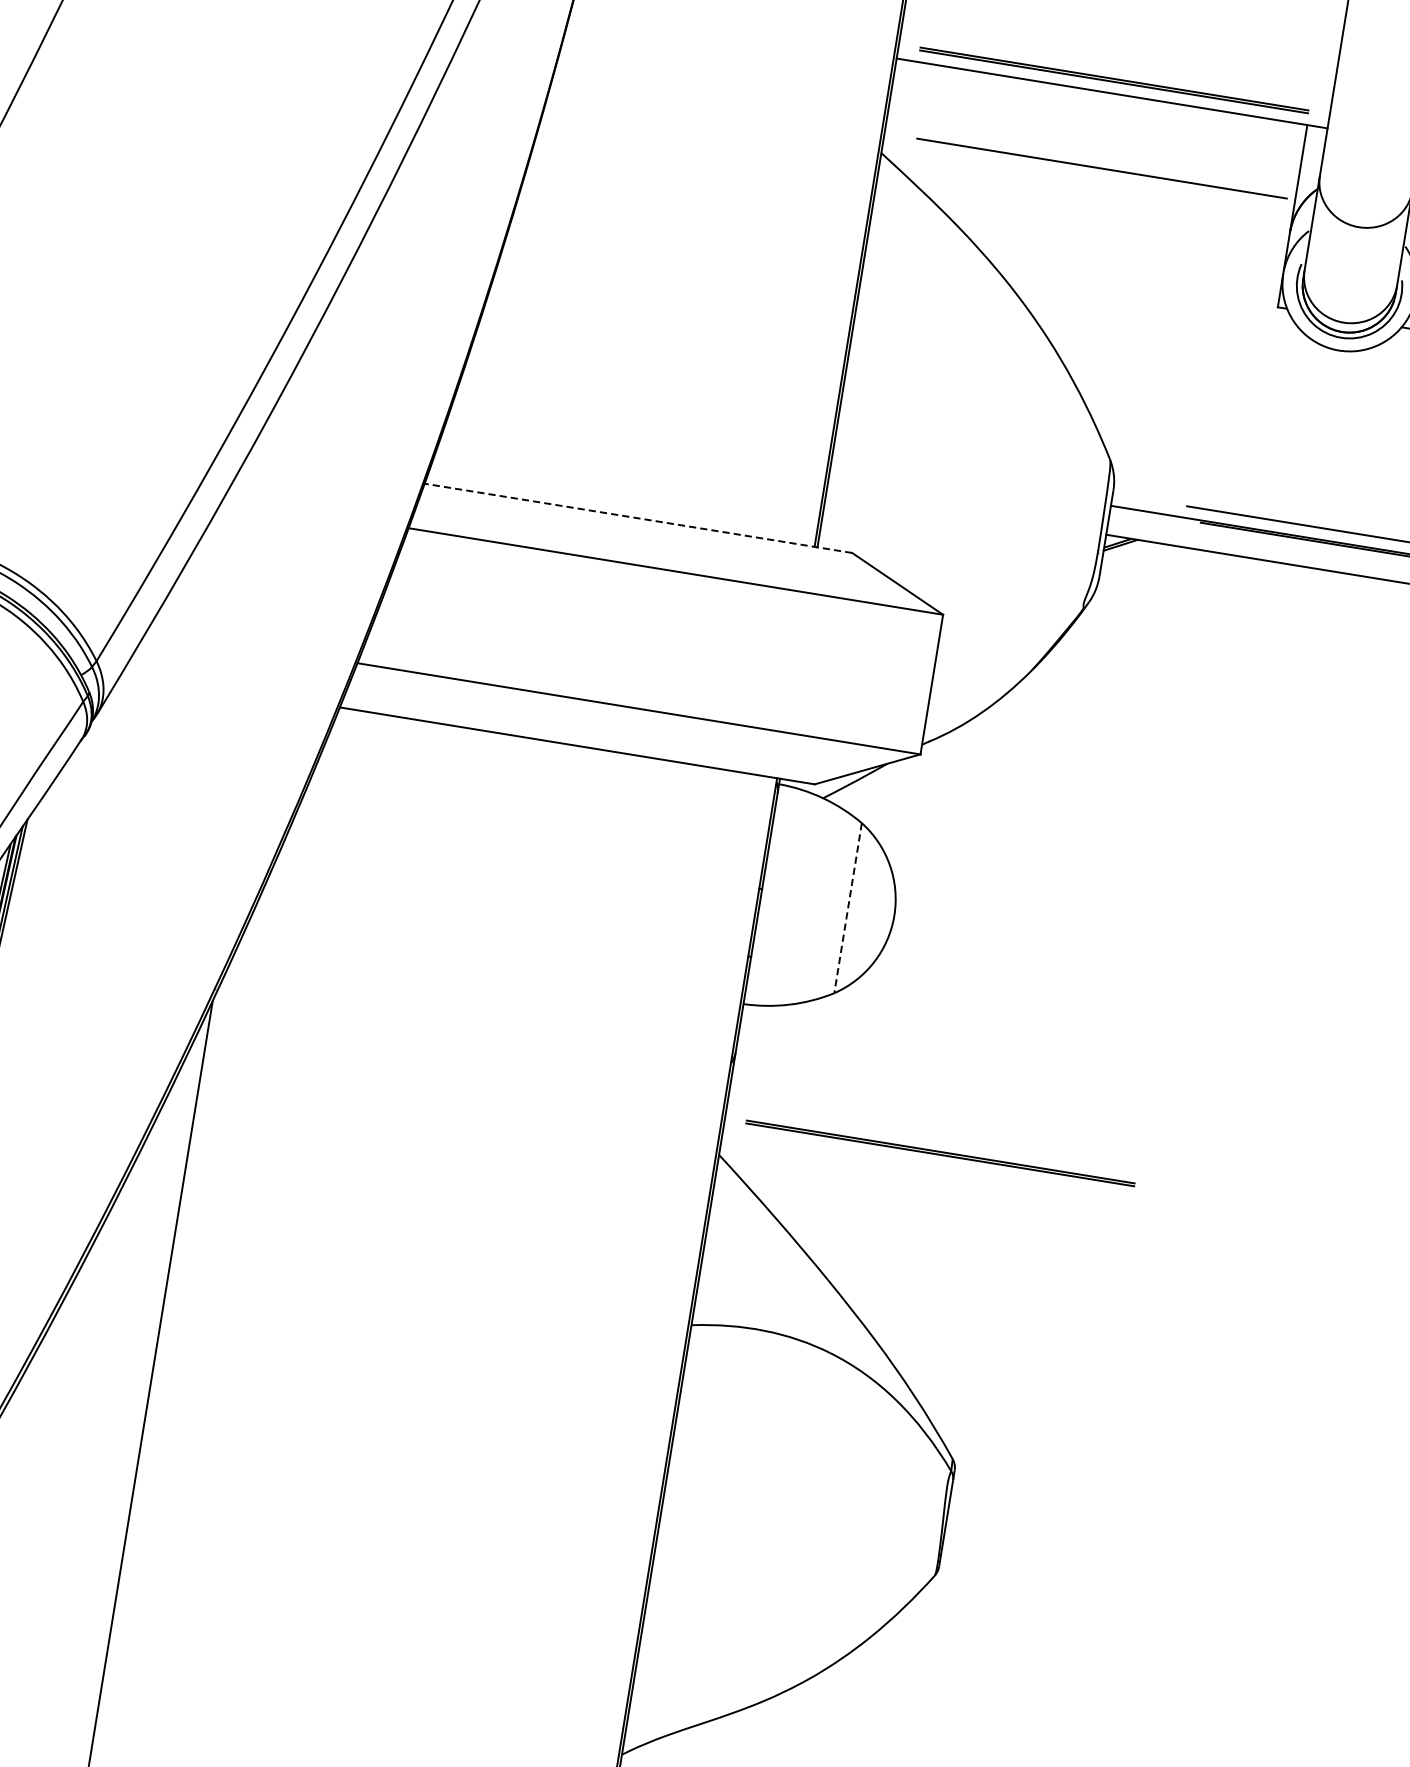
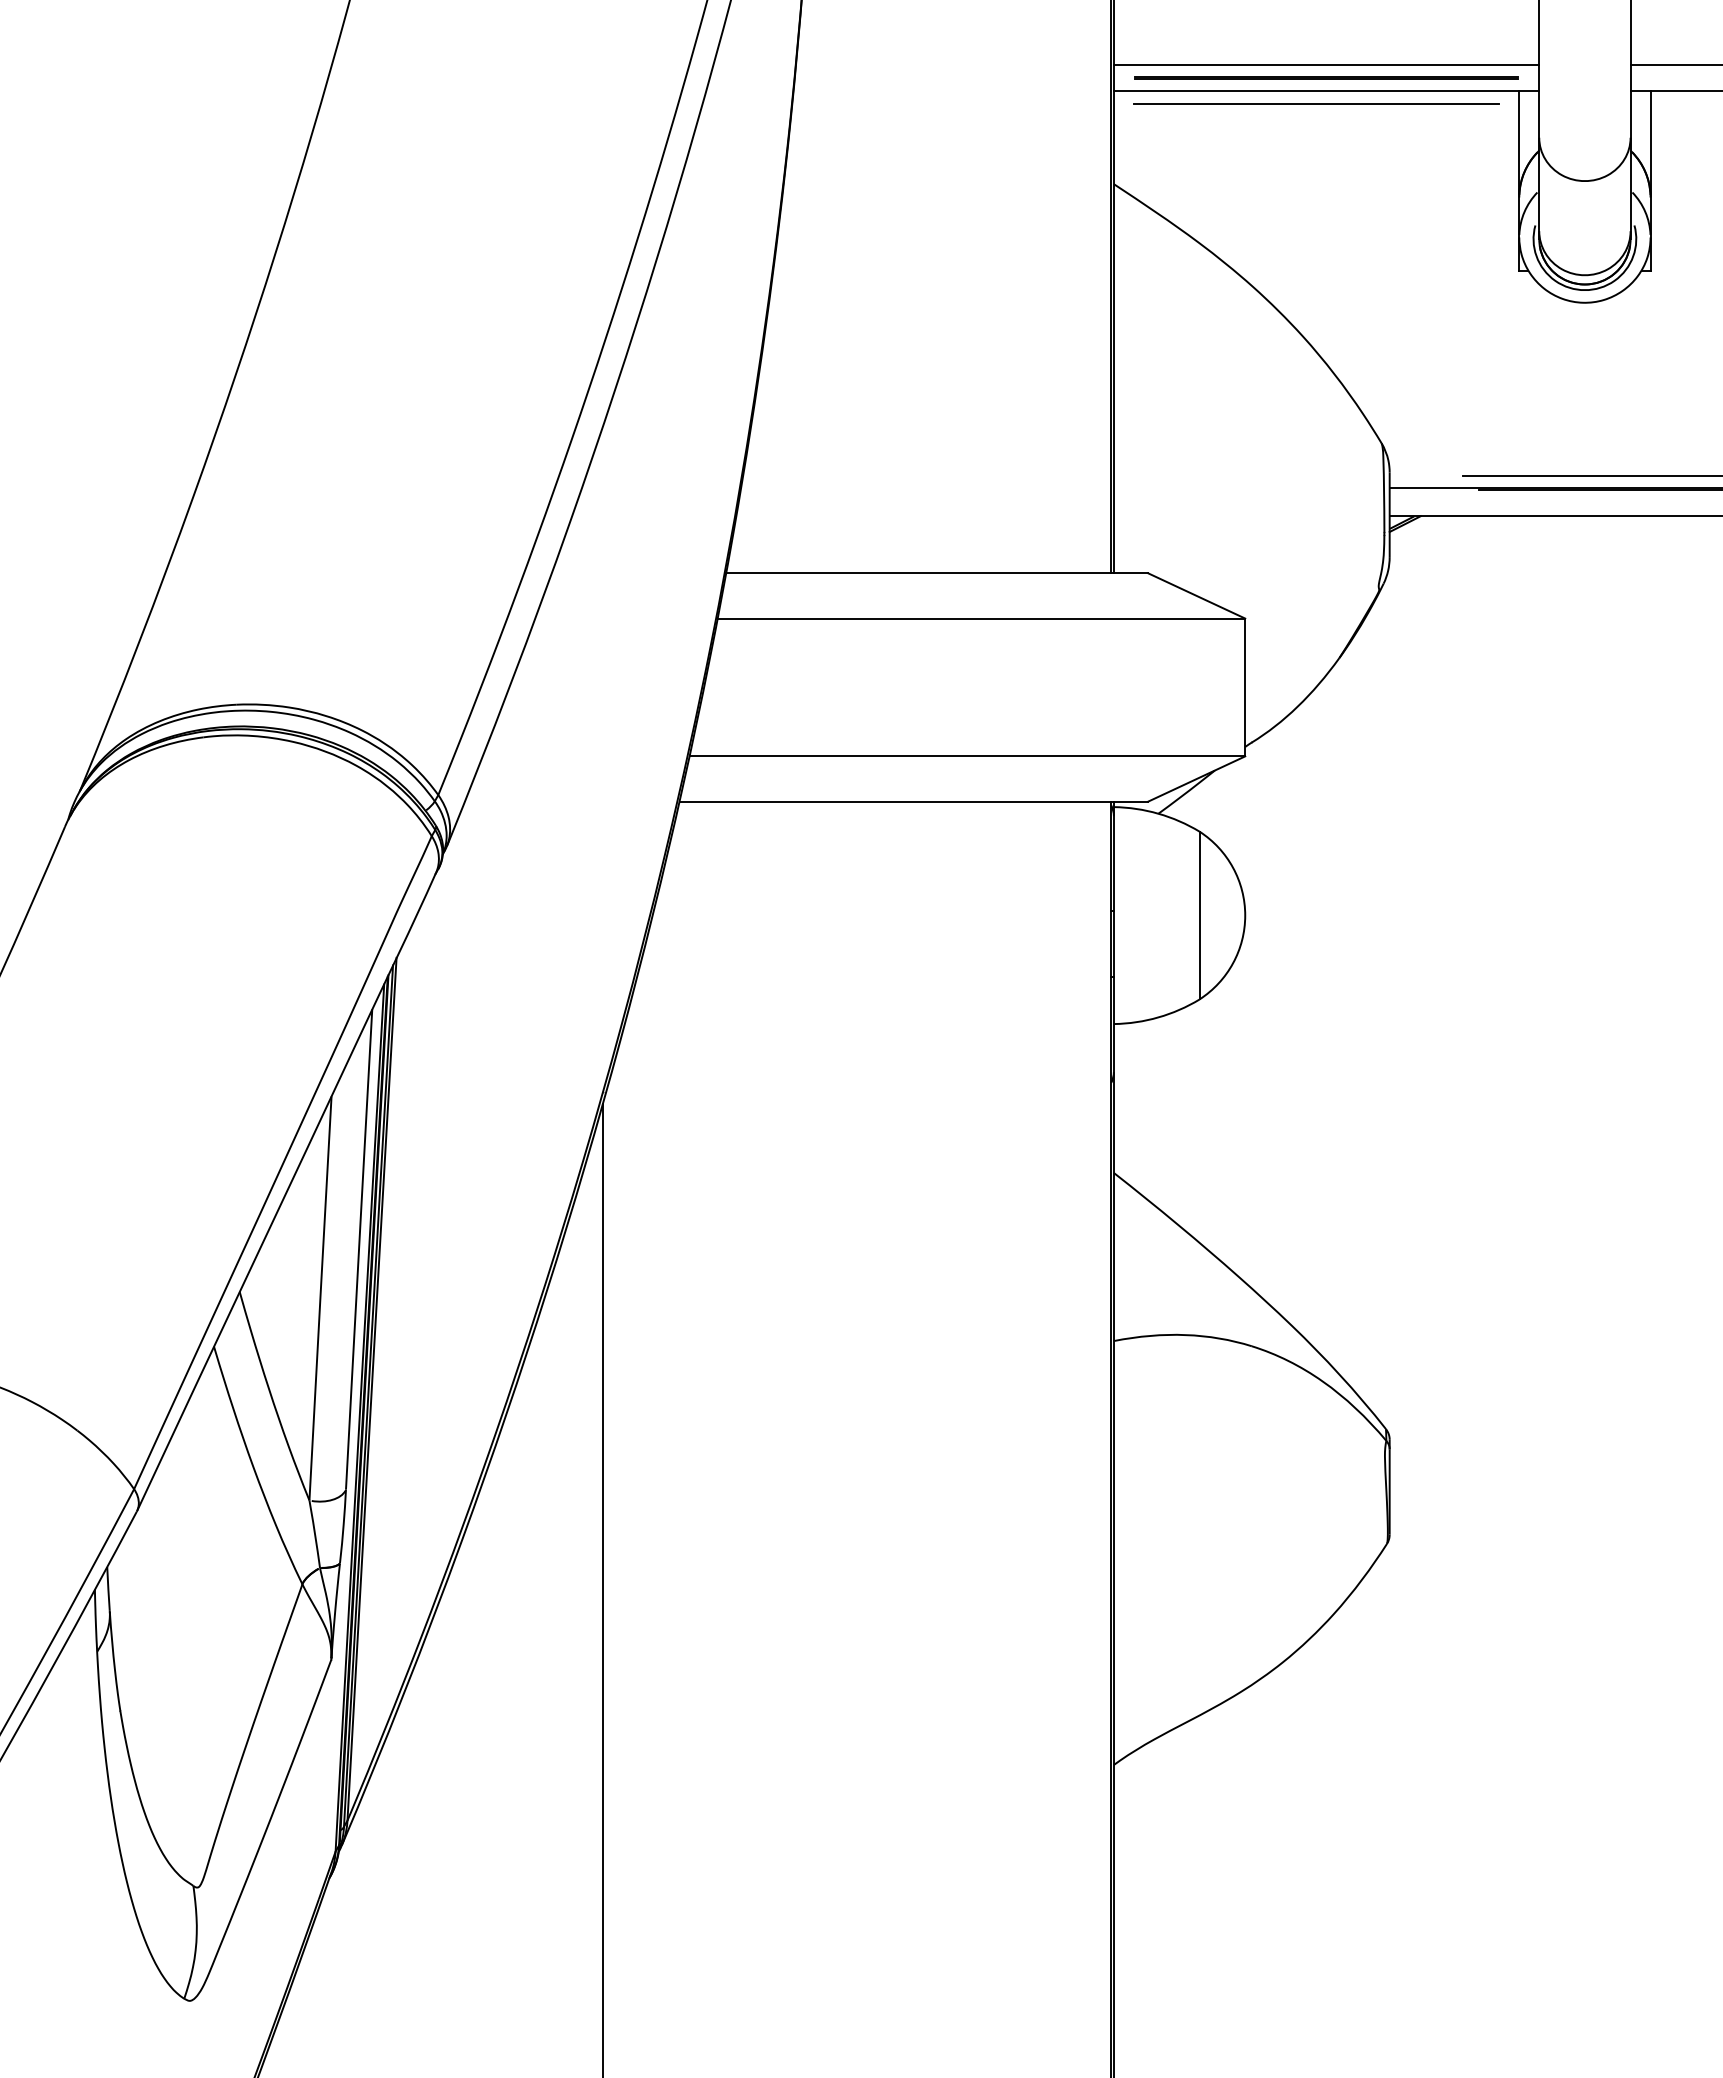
line: (1116, 67) -> (1326, 65), added
line: (1102, 168) -> (1316, 103), moved
line: (638, 518) -> (937, 573), dashed -> solid
line: (848, 908) -> (1199, 915), dashed -> solid
line: (940, 1152) -> (1326, 1136), removed

